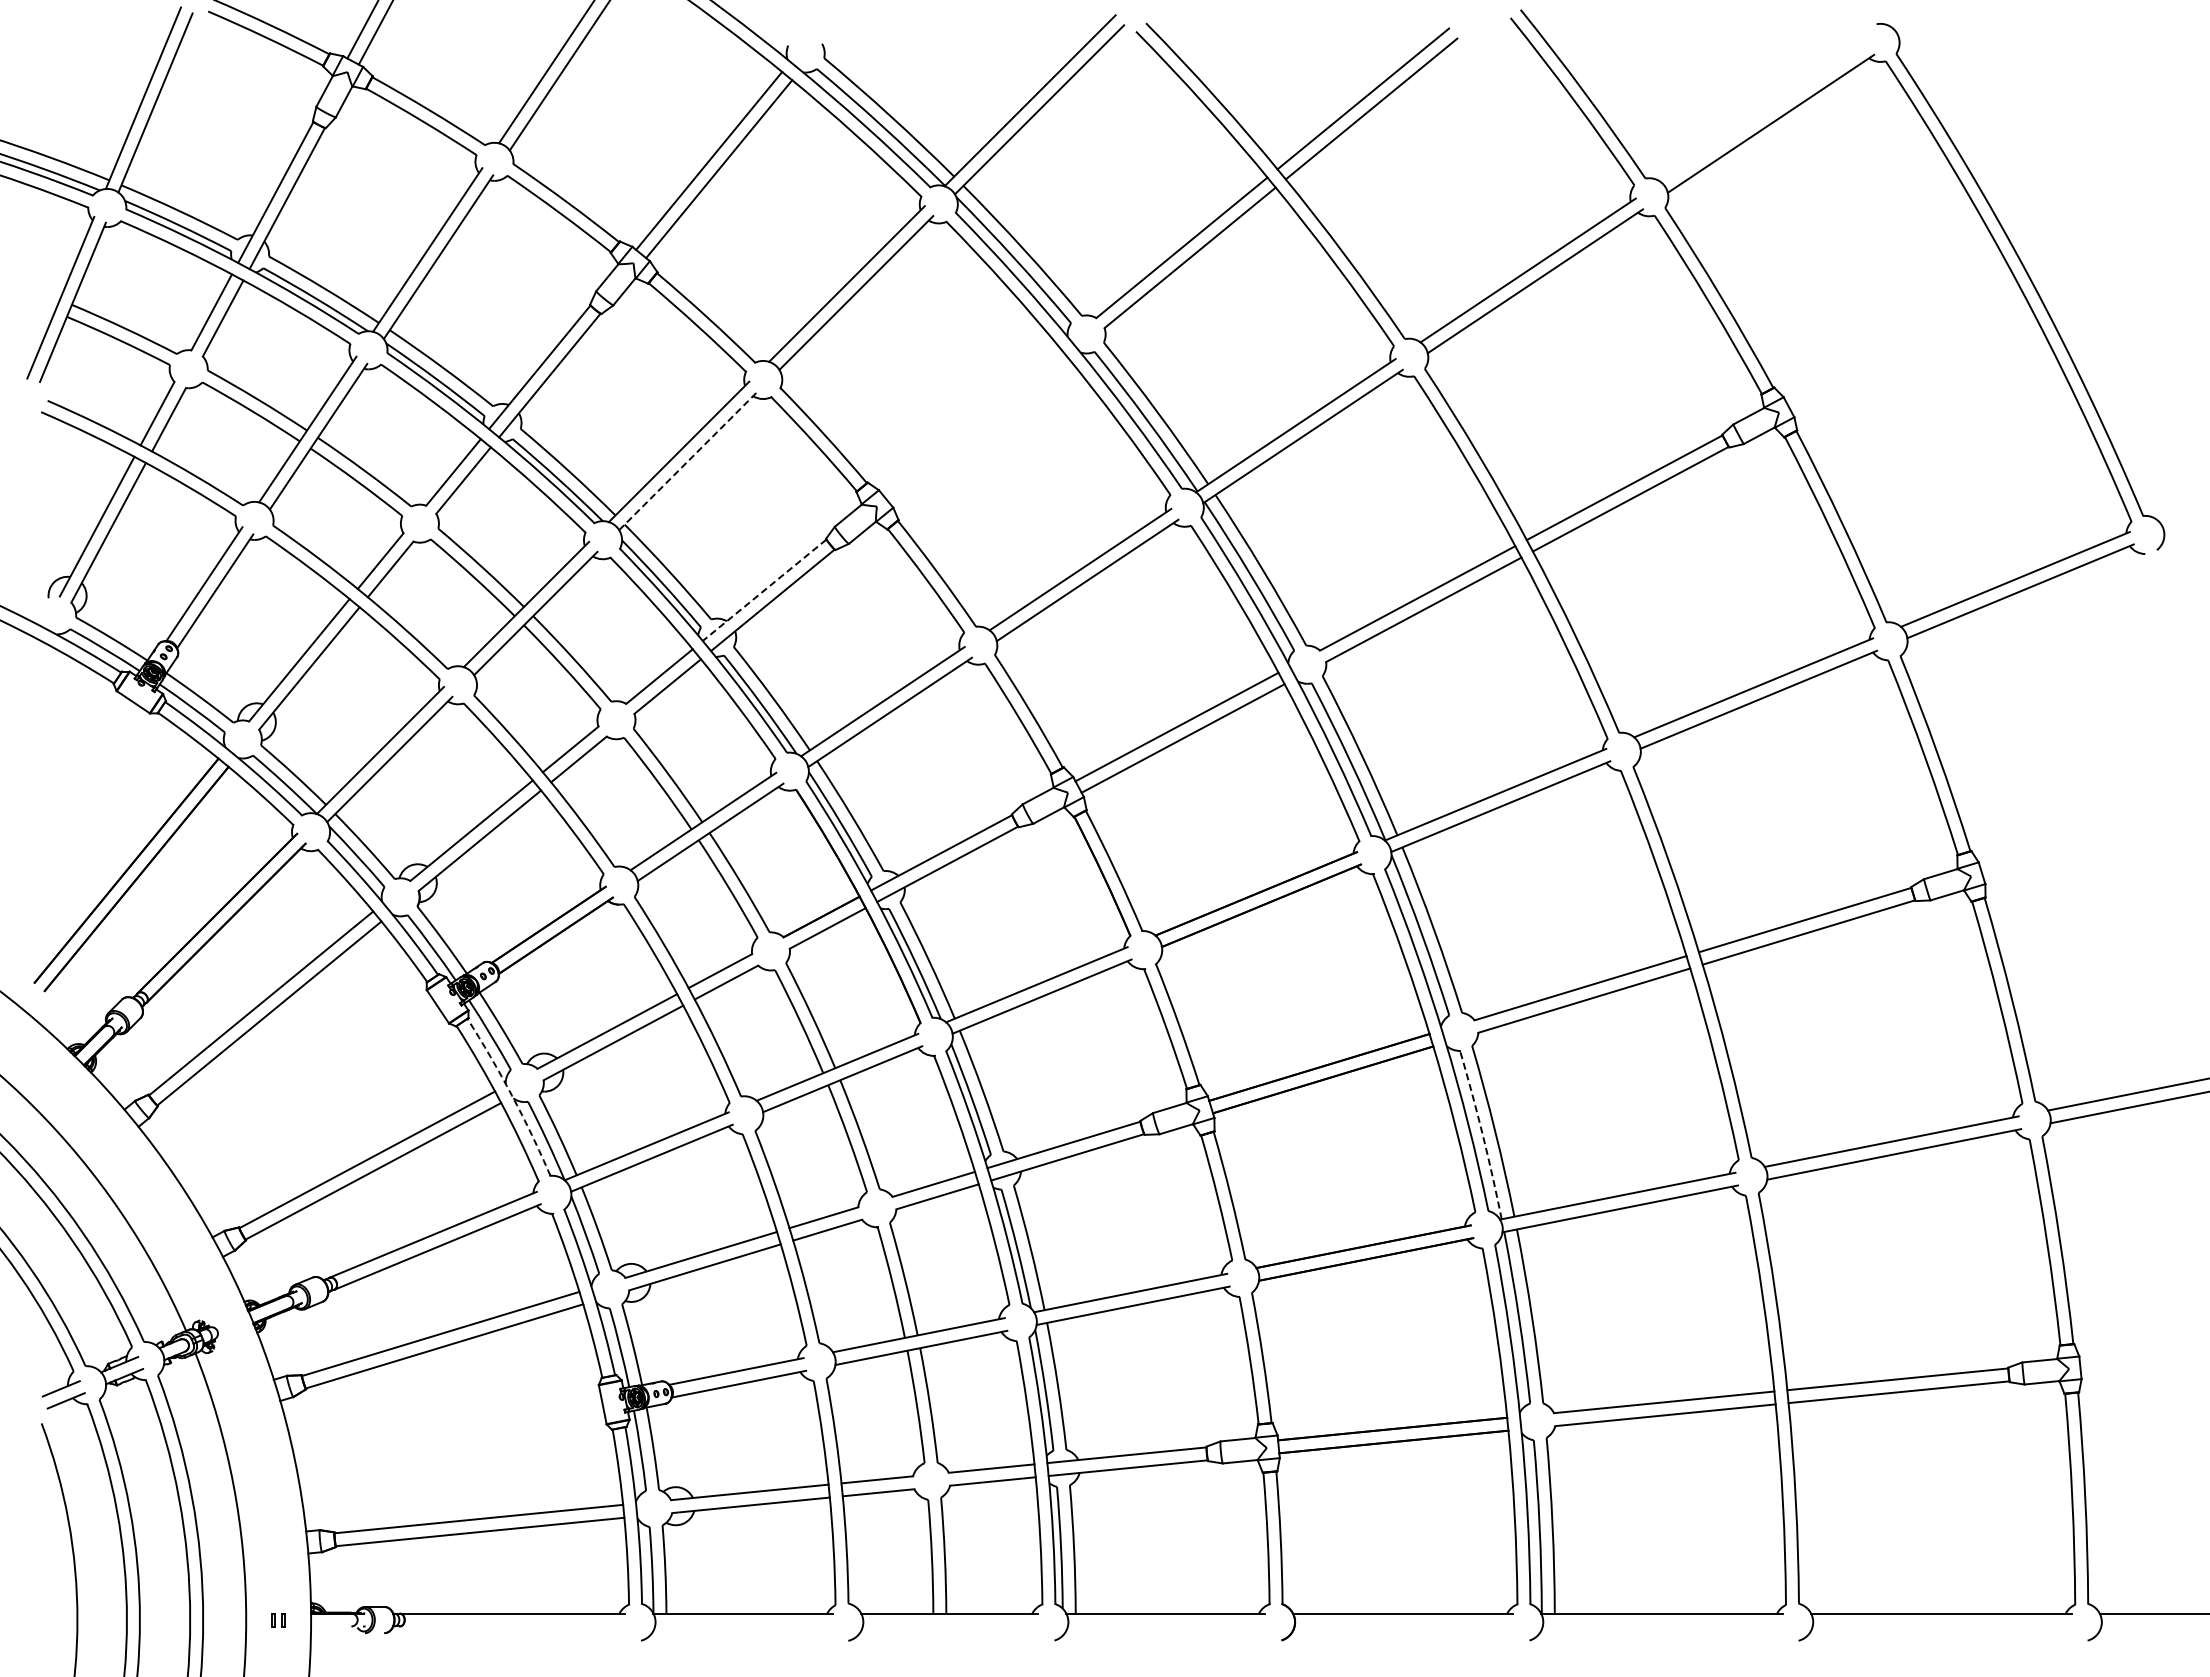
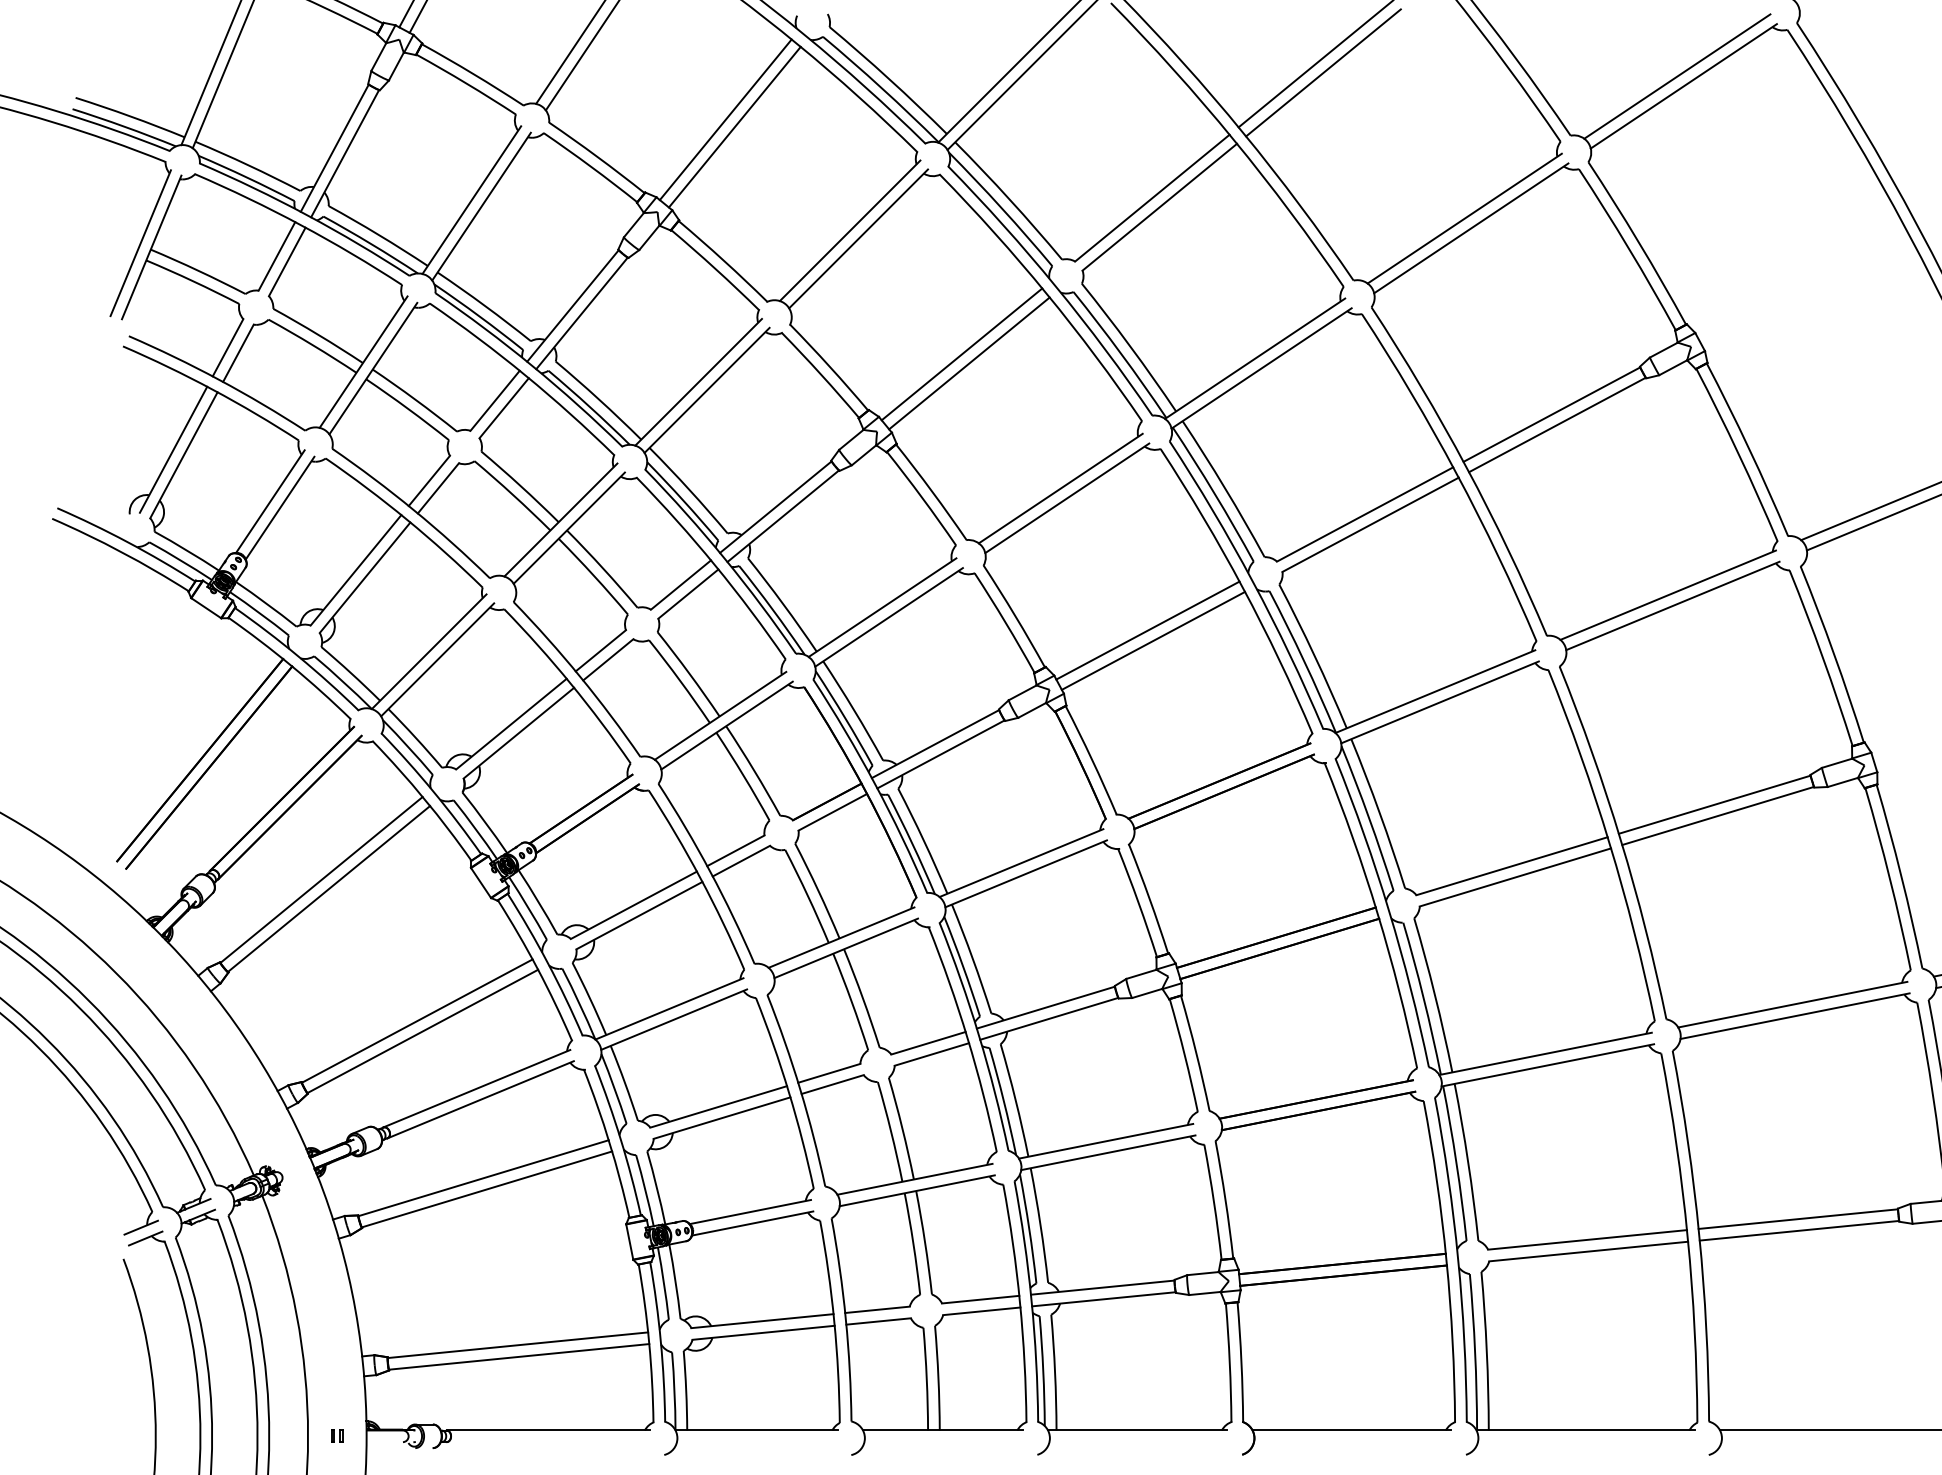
line: (1763, 112) -> (1677, 76), added
line: (971, 420) -> (962, 353), added
line: (979, 430) -> (969, 363), added
line: (688, 460) -> (707, 390), dashed -> solid
line: (764, 590) -> (775, 507), dashed -> solid
arc: (512, 1095) -> (548, 963), dashed -> solid
arc: (1482, 1134) -> (1423, 998), dashed -> solid

